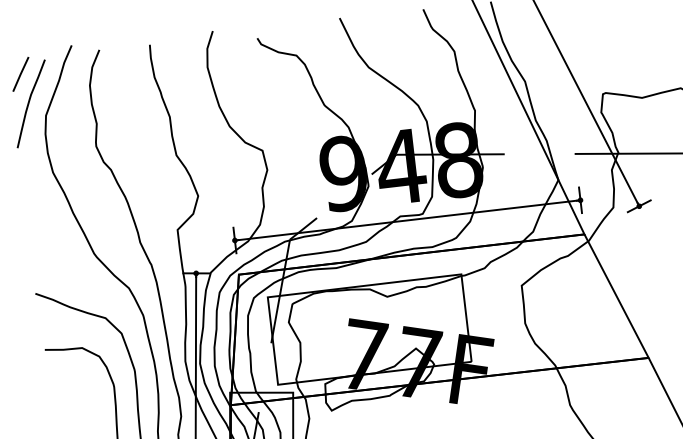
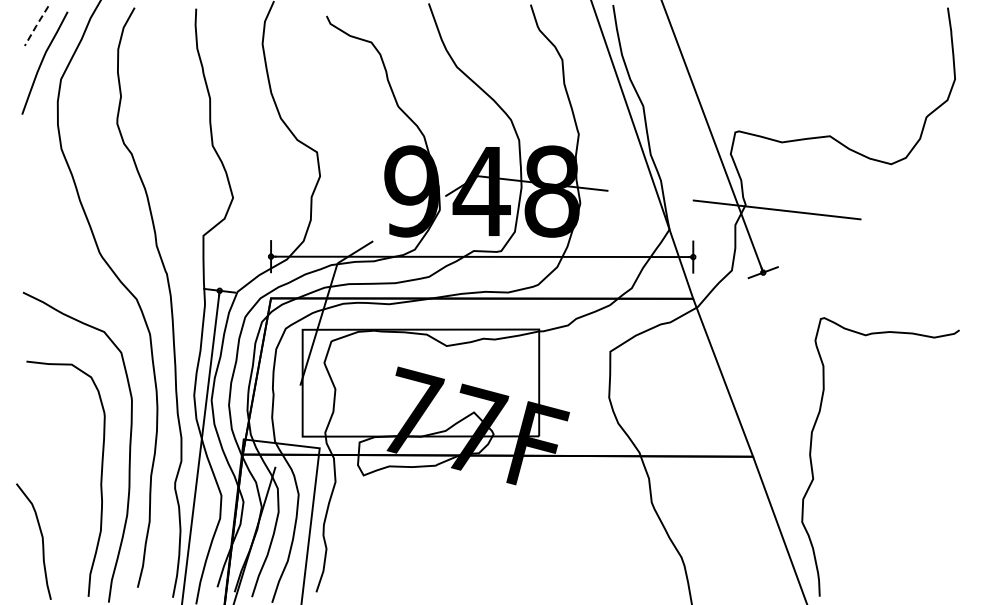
line: (20, 74) -> (36, 26), solid -> dashed

